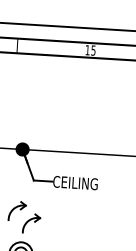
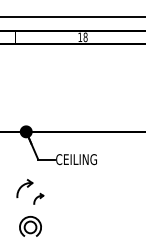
text: (93, 50) -> (85, 37), 15 -> 18
part: (31, 222) -> (38, 198), size x0.6

